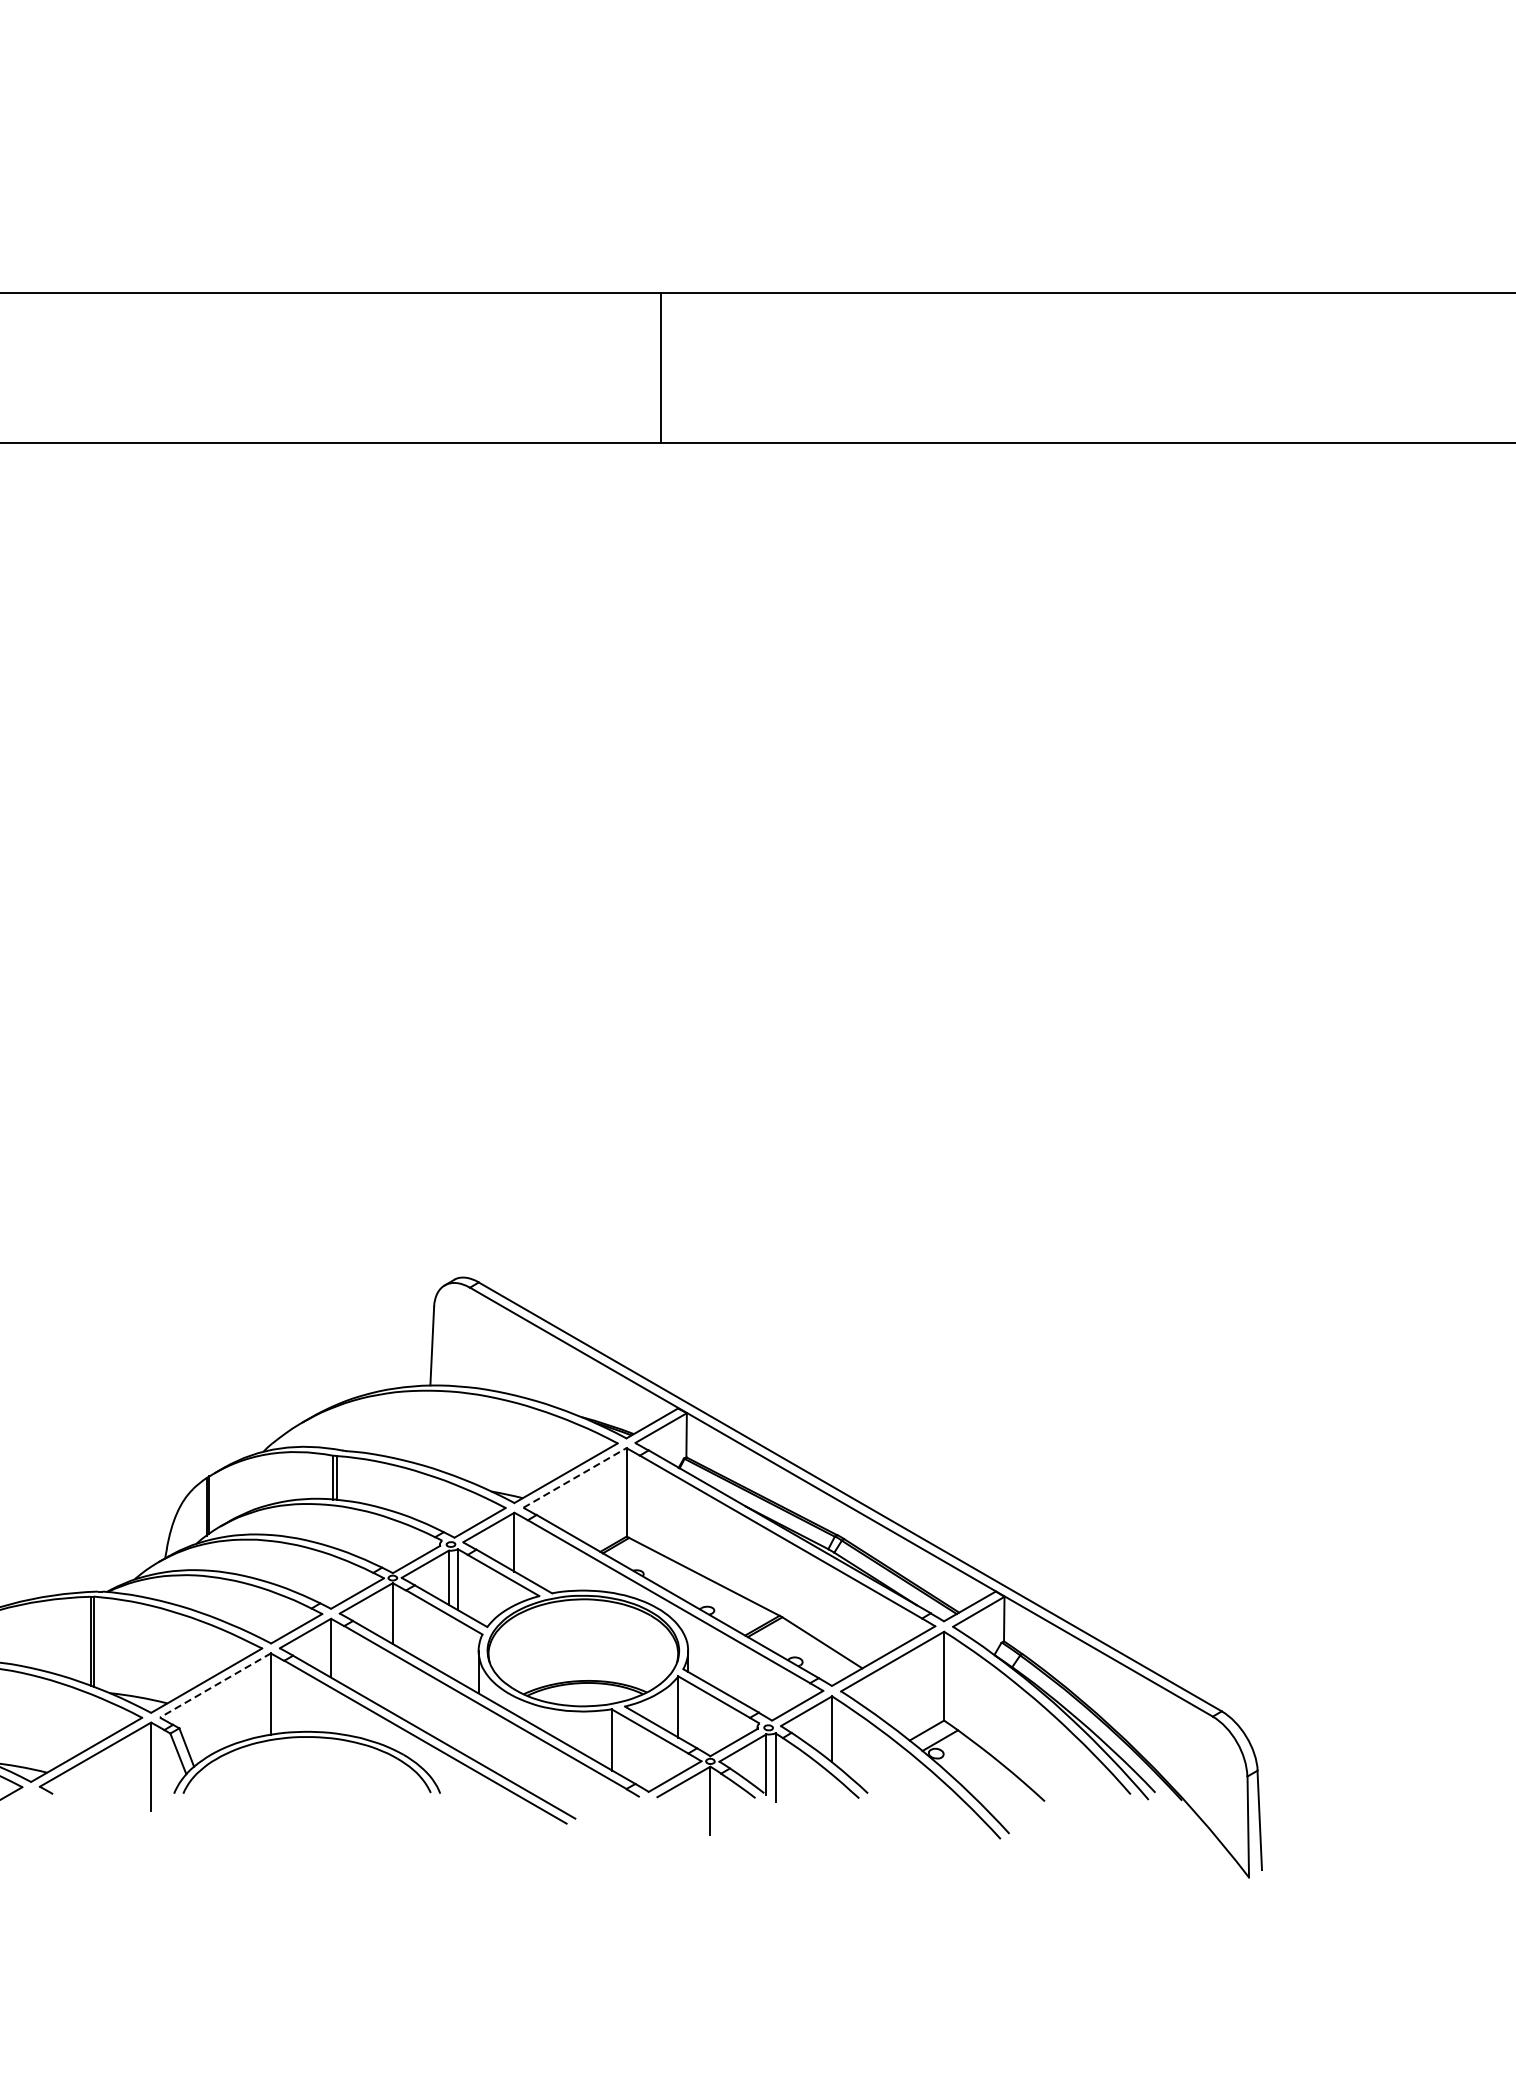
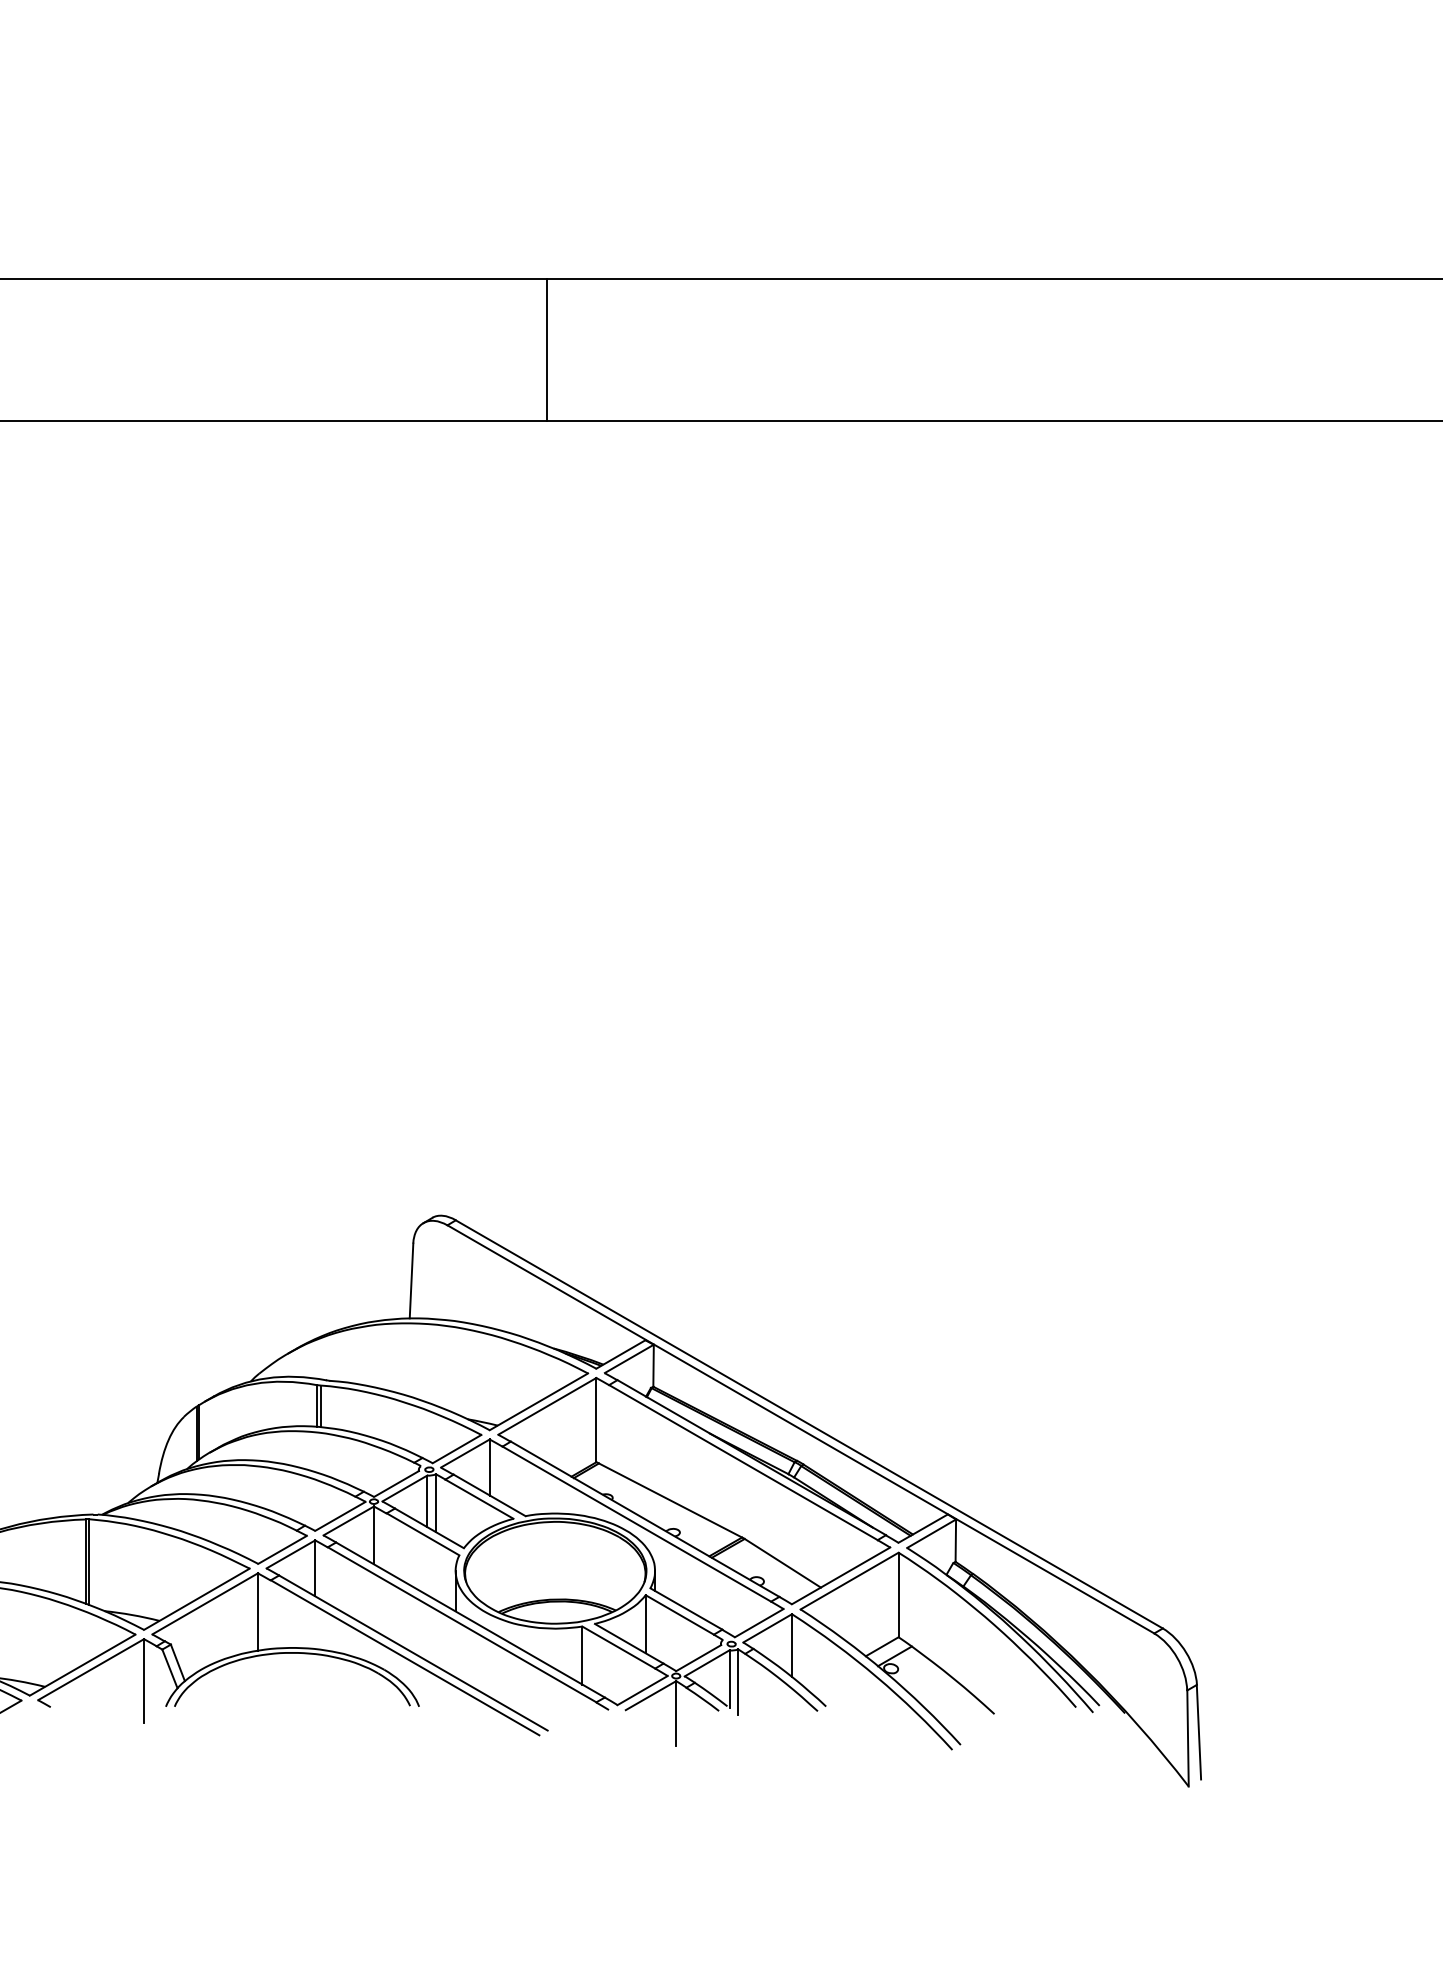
line: (661, 367) -> (547, 349), moved
line: (575, 1478) -> (547, 1406), dashed -> solid
line: (214, 1686) -> (204, 1604), dashed -> solid

